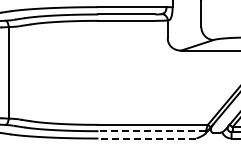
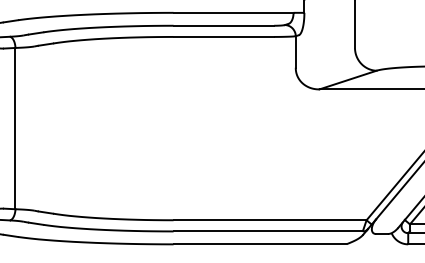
line: (152, 131) -> (268, 231), dashed -> solid
line: (146, 138) -> (258, 244), dashed -> solid

